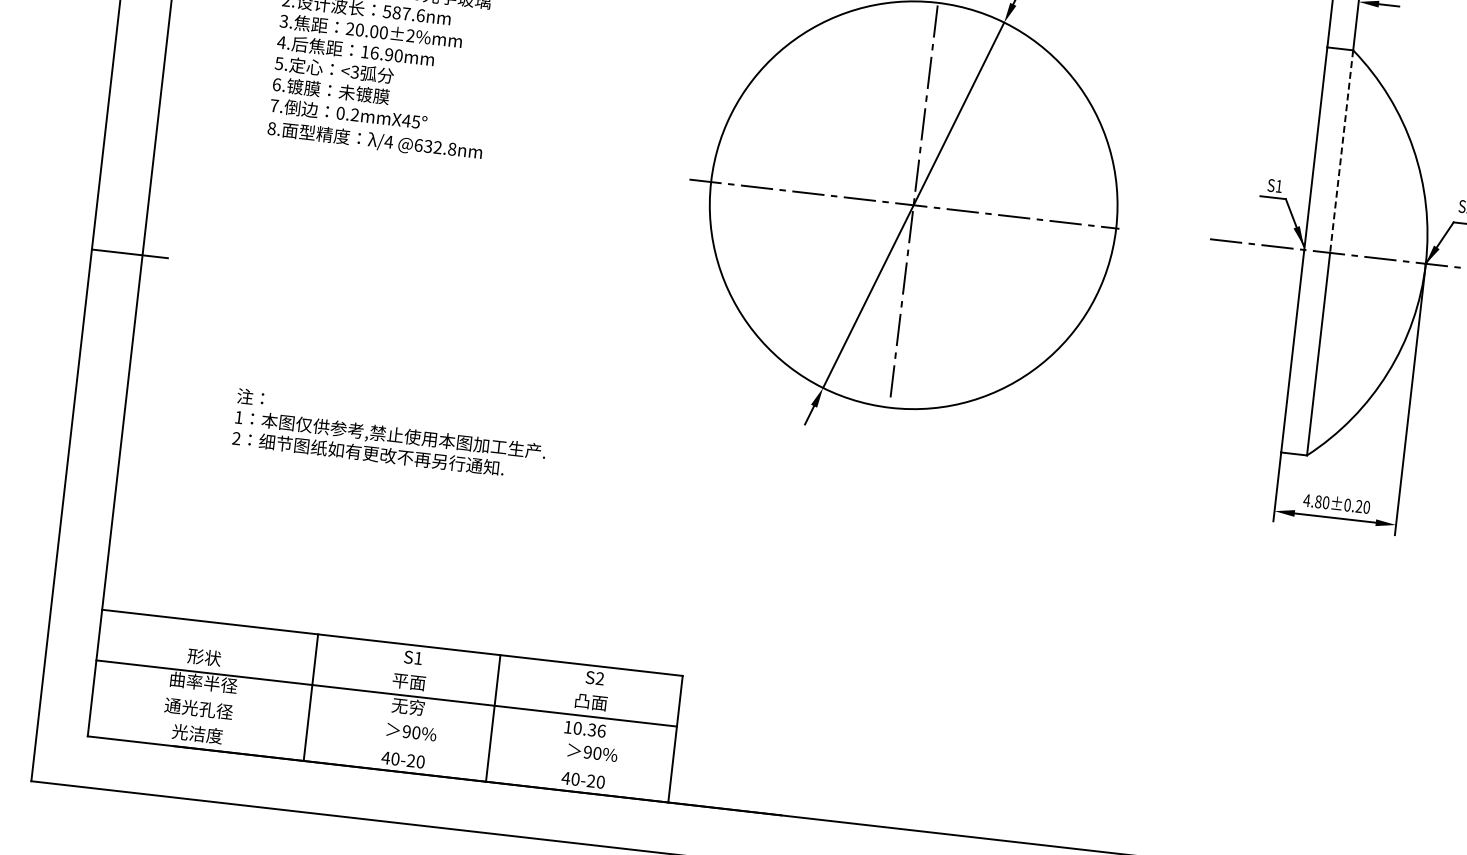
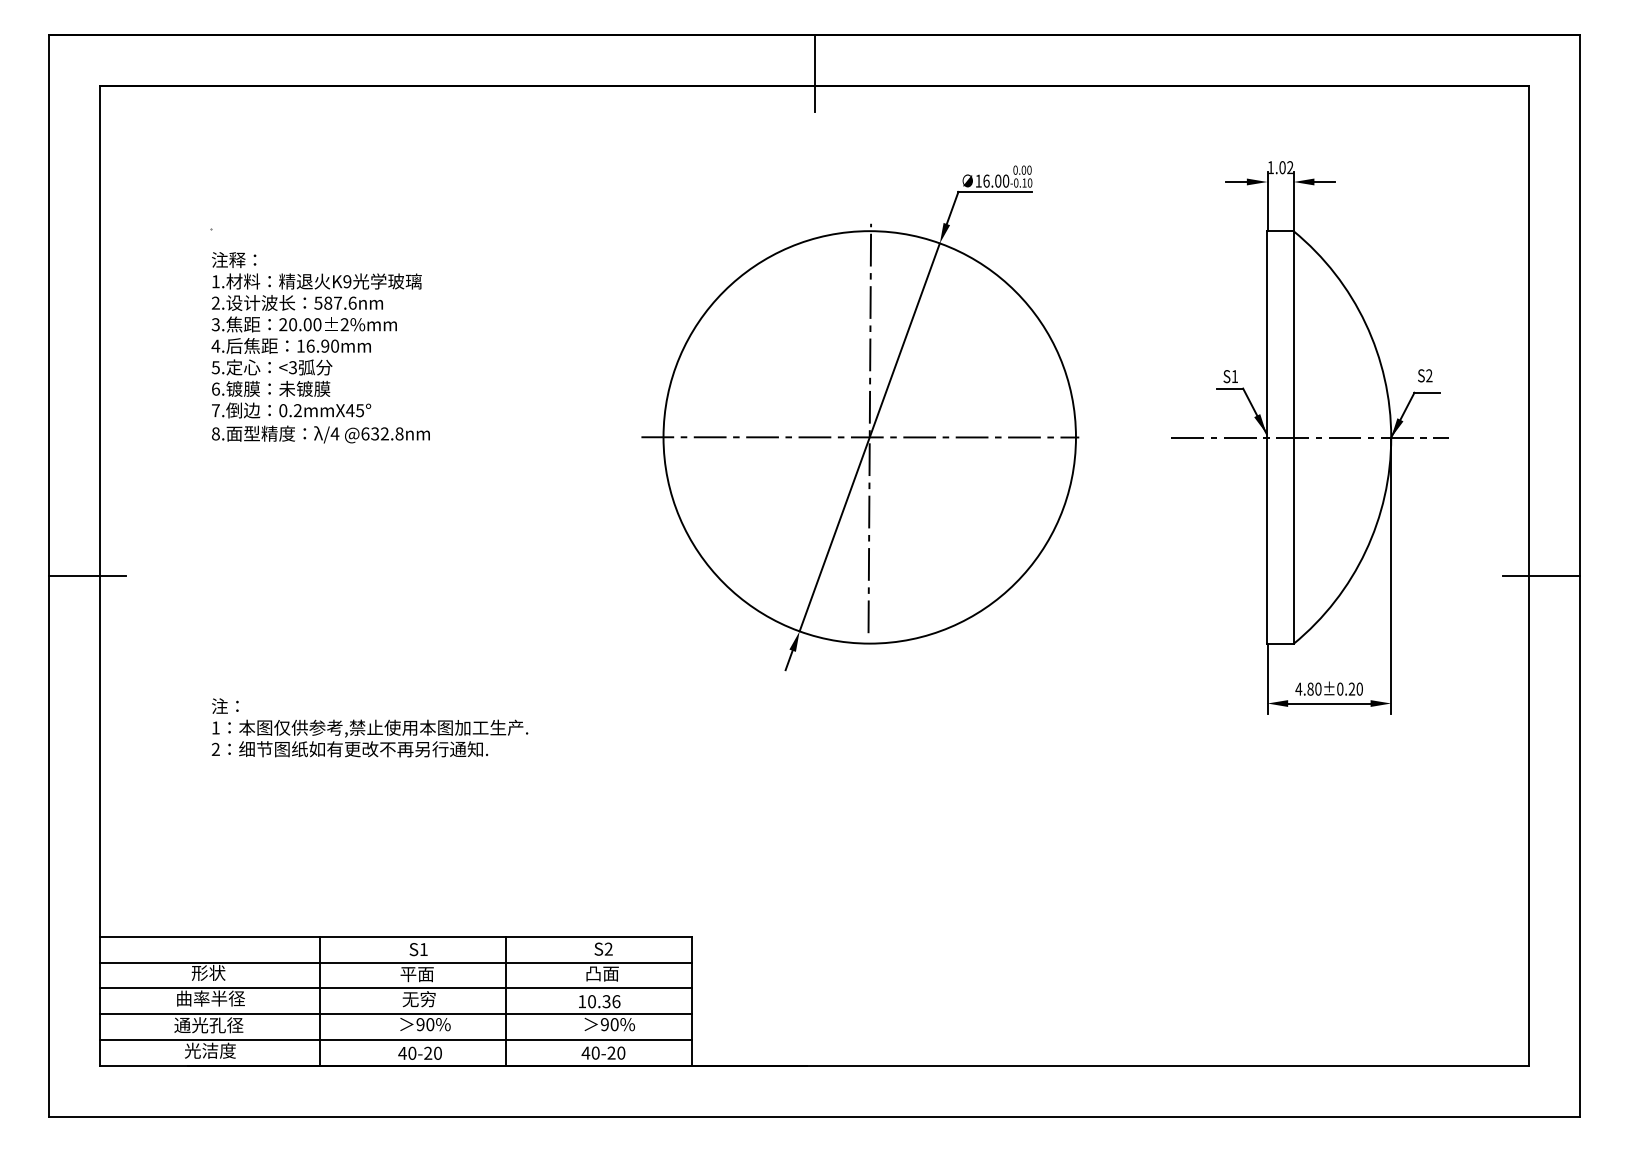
line: (1341, 151) -> (1293, 334), dashed -> solid
line: (389, 667) -> (395, 962), added
line: (383, 719) -> (395, 1014), added
line: (380, 744) -> (395, 1040), added

